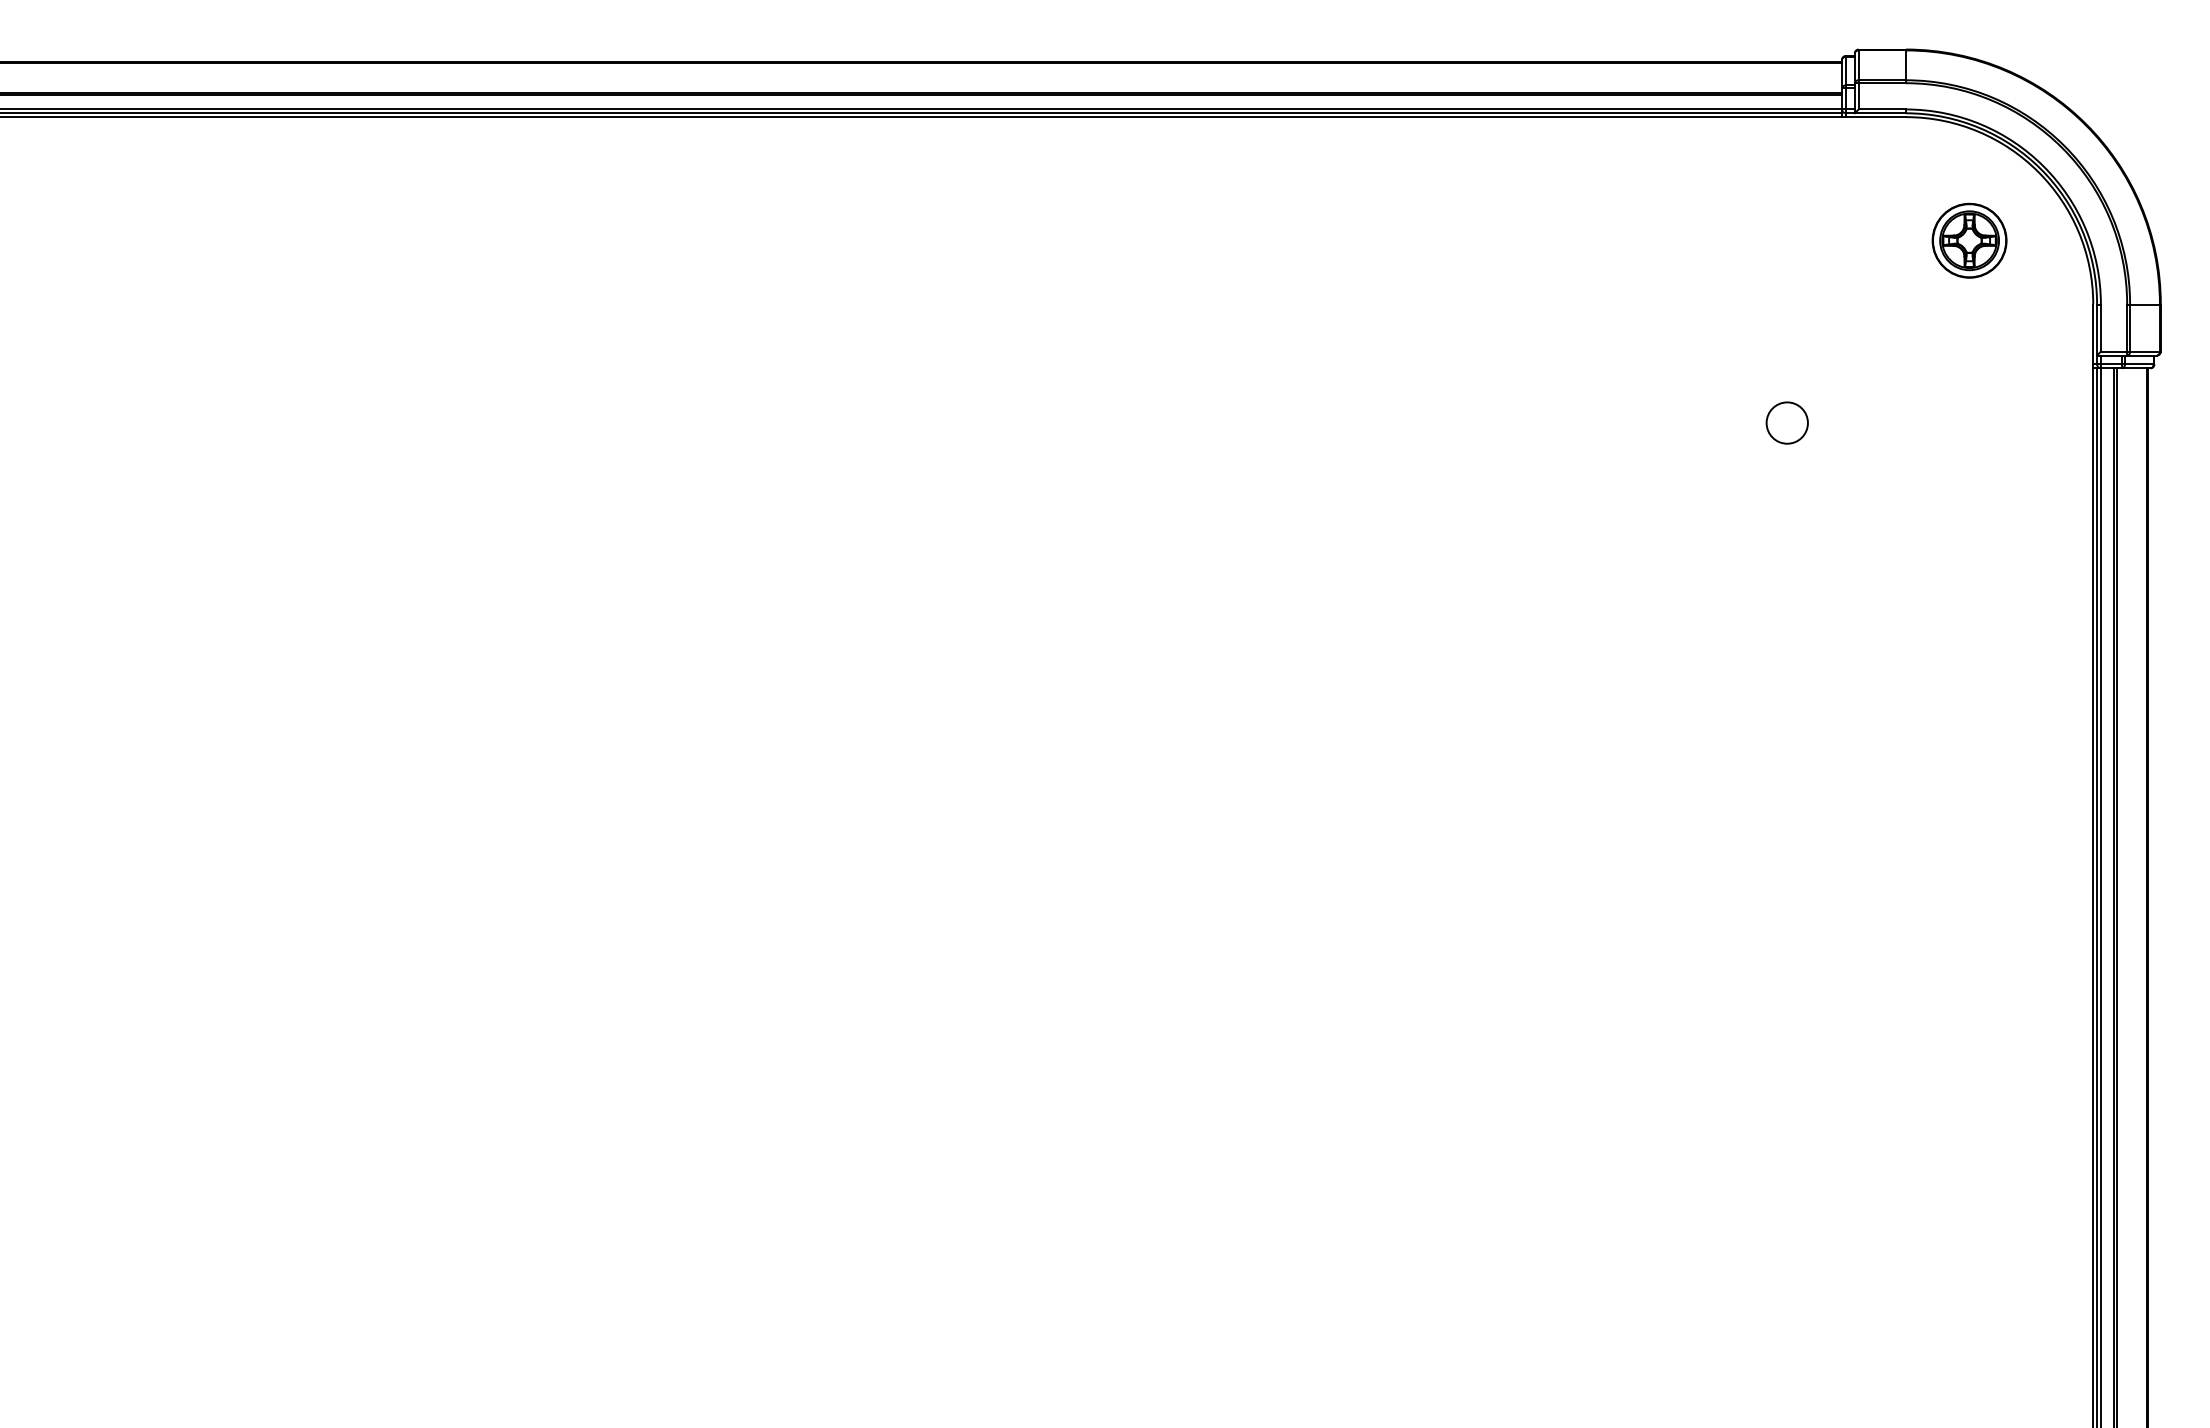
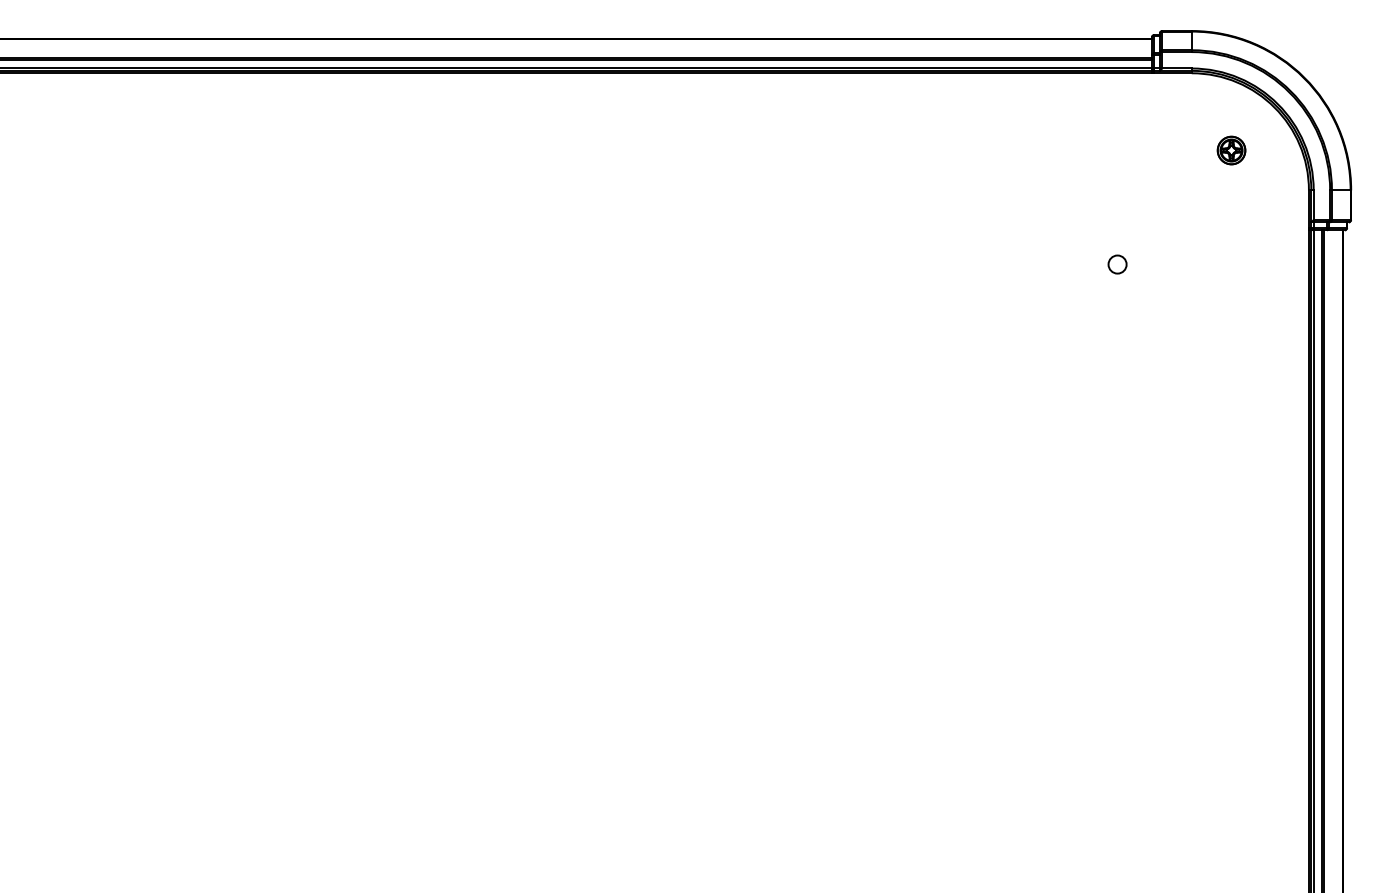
part: (1969, 240) -> (1231, 150), size x0.6
circle: (1787, 422) -> (1117, 264), size x0.7

